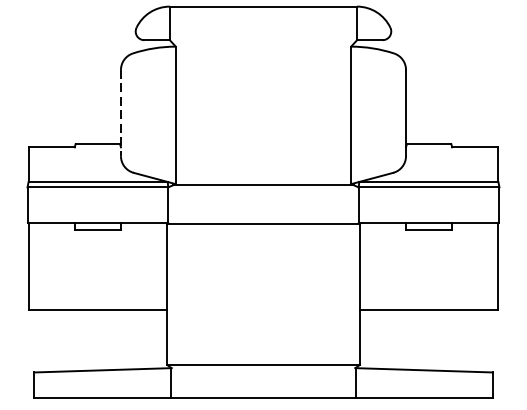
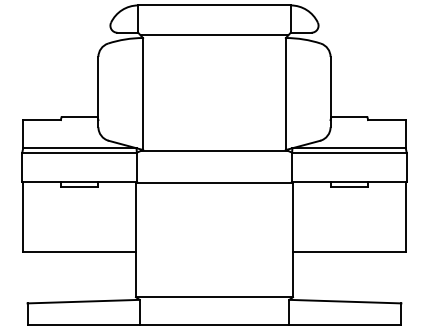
line: (263, 43) -> (214, 35), added
line: (121, 113) -> (98, 92), dashed -> solid

